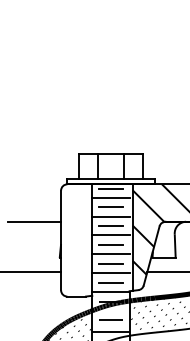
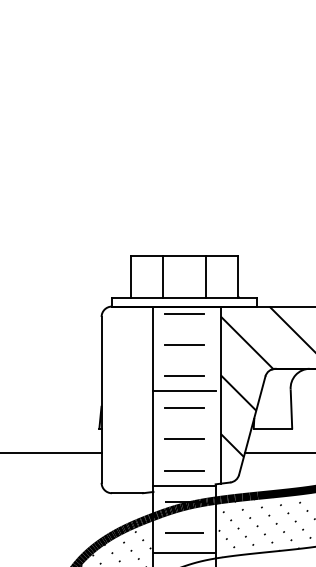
line: (110, 198) -> (183, 330), removed
line: (110, 216) -> (183, 360), removed
line: (34, 221) -> (57, 368), removed
line: (110, 254) -> (183, 423), removed
line: (110, 273) -> (183, 454), removed

